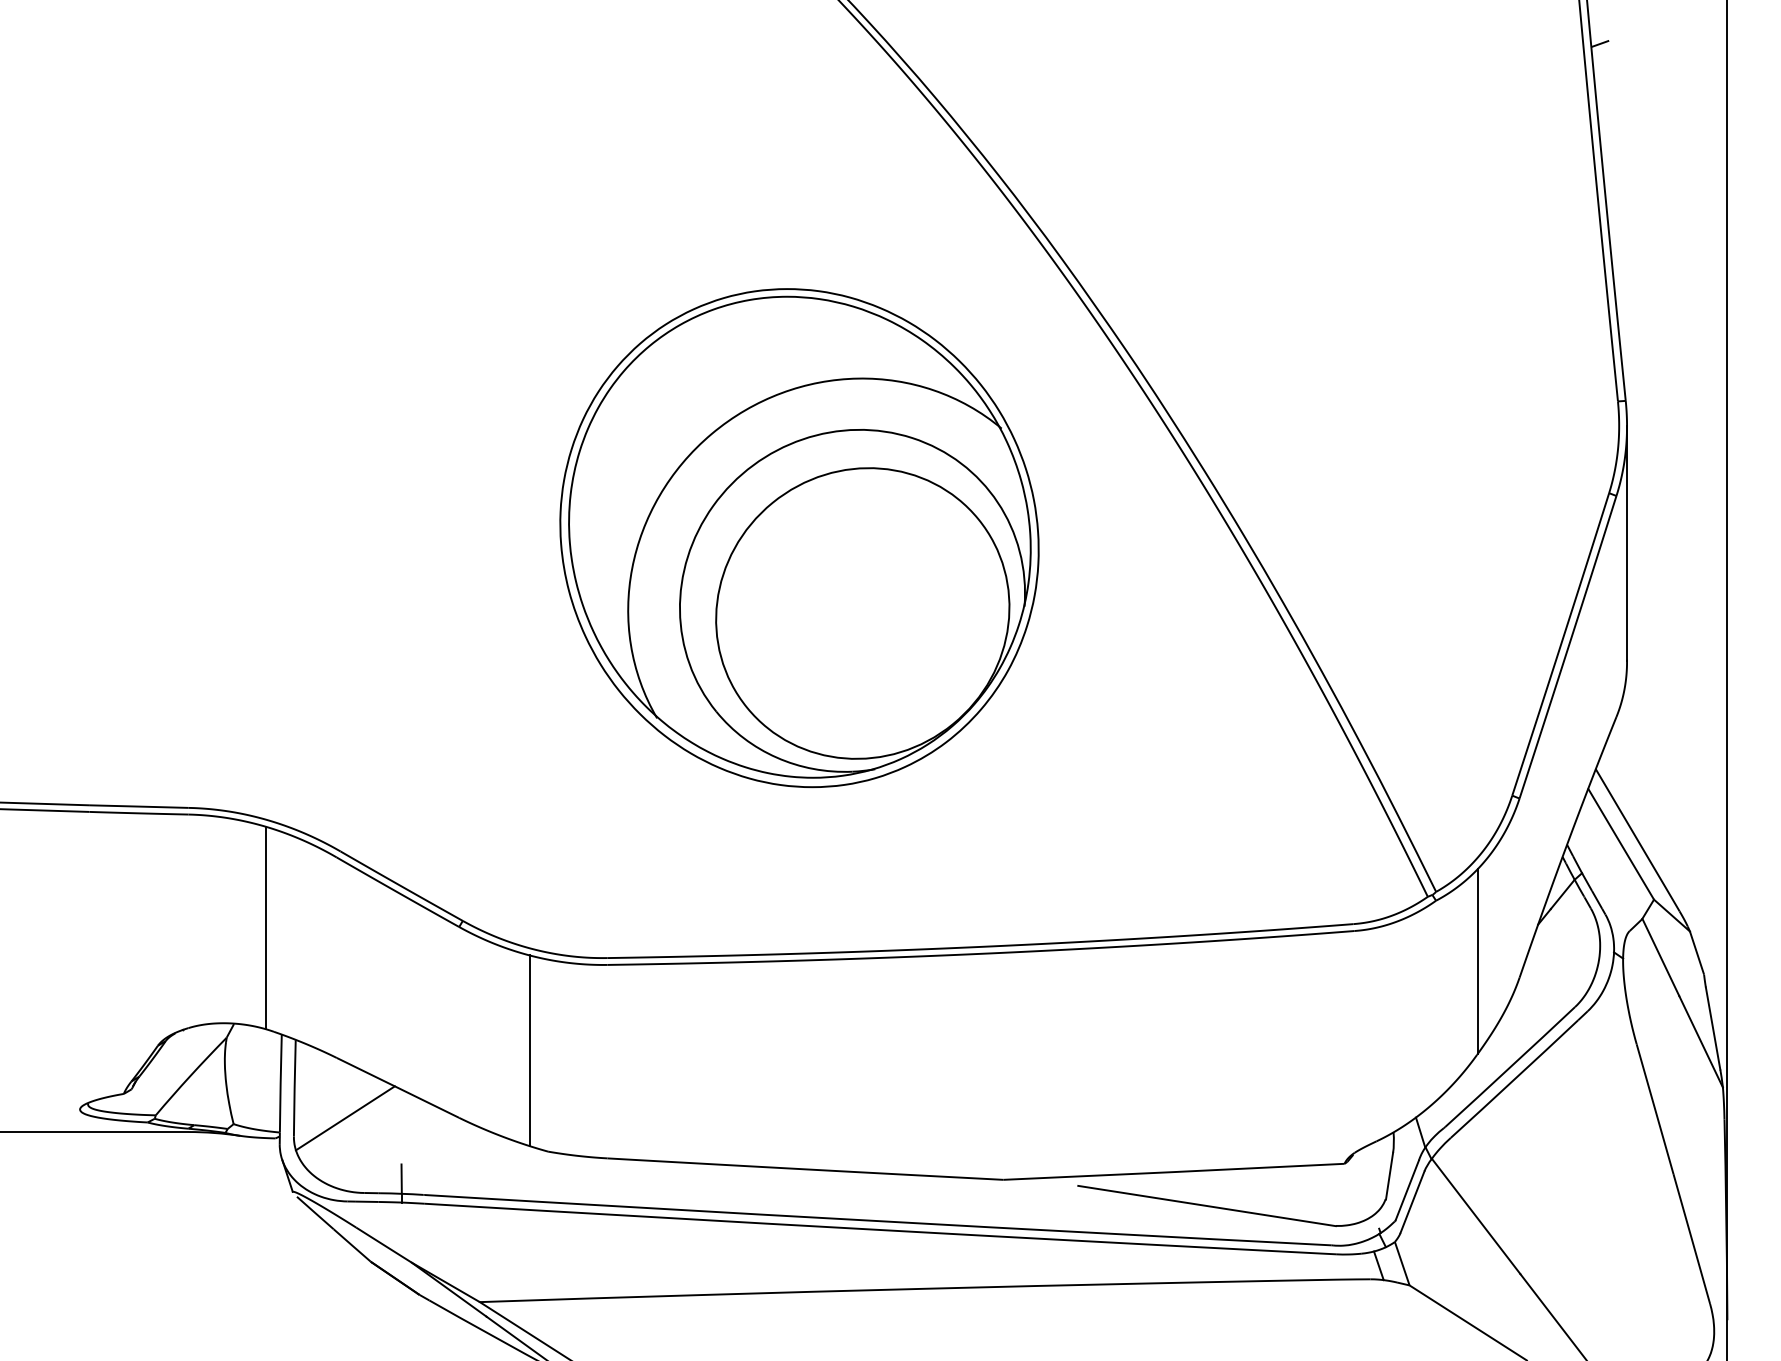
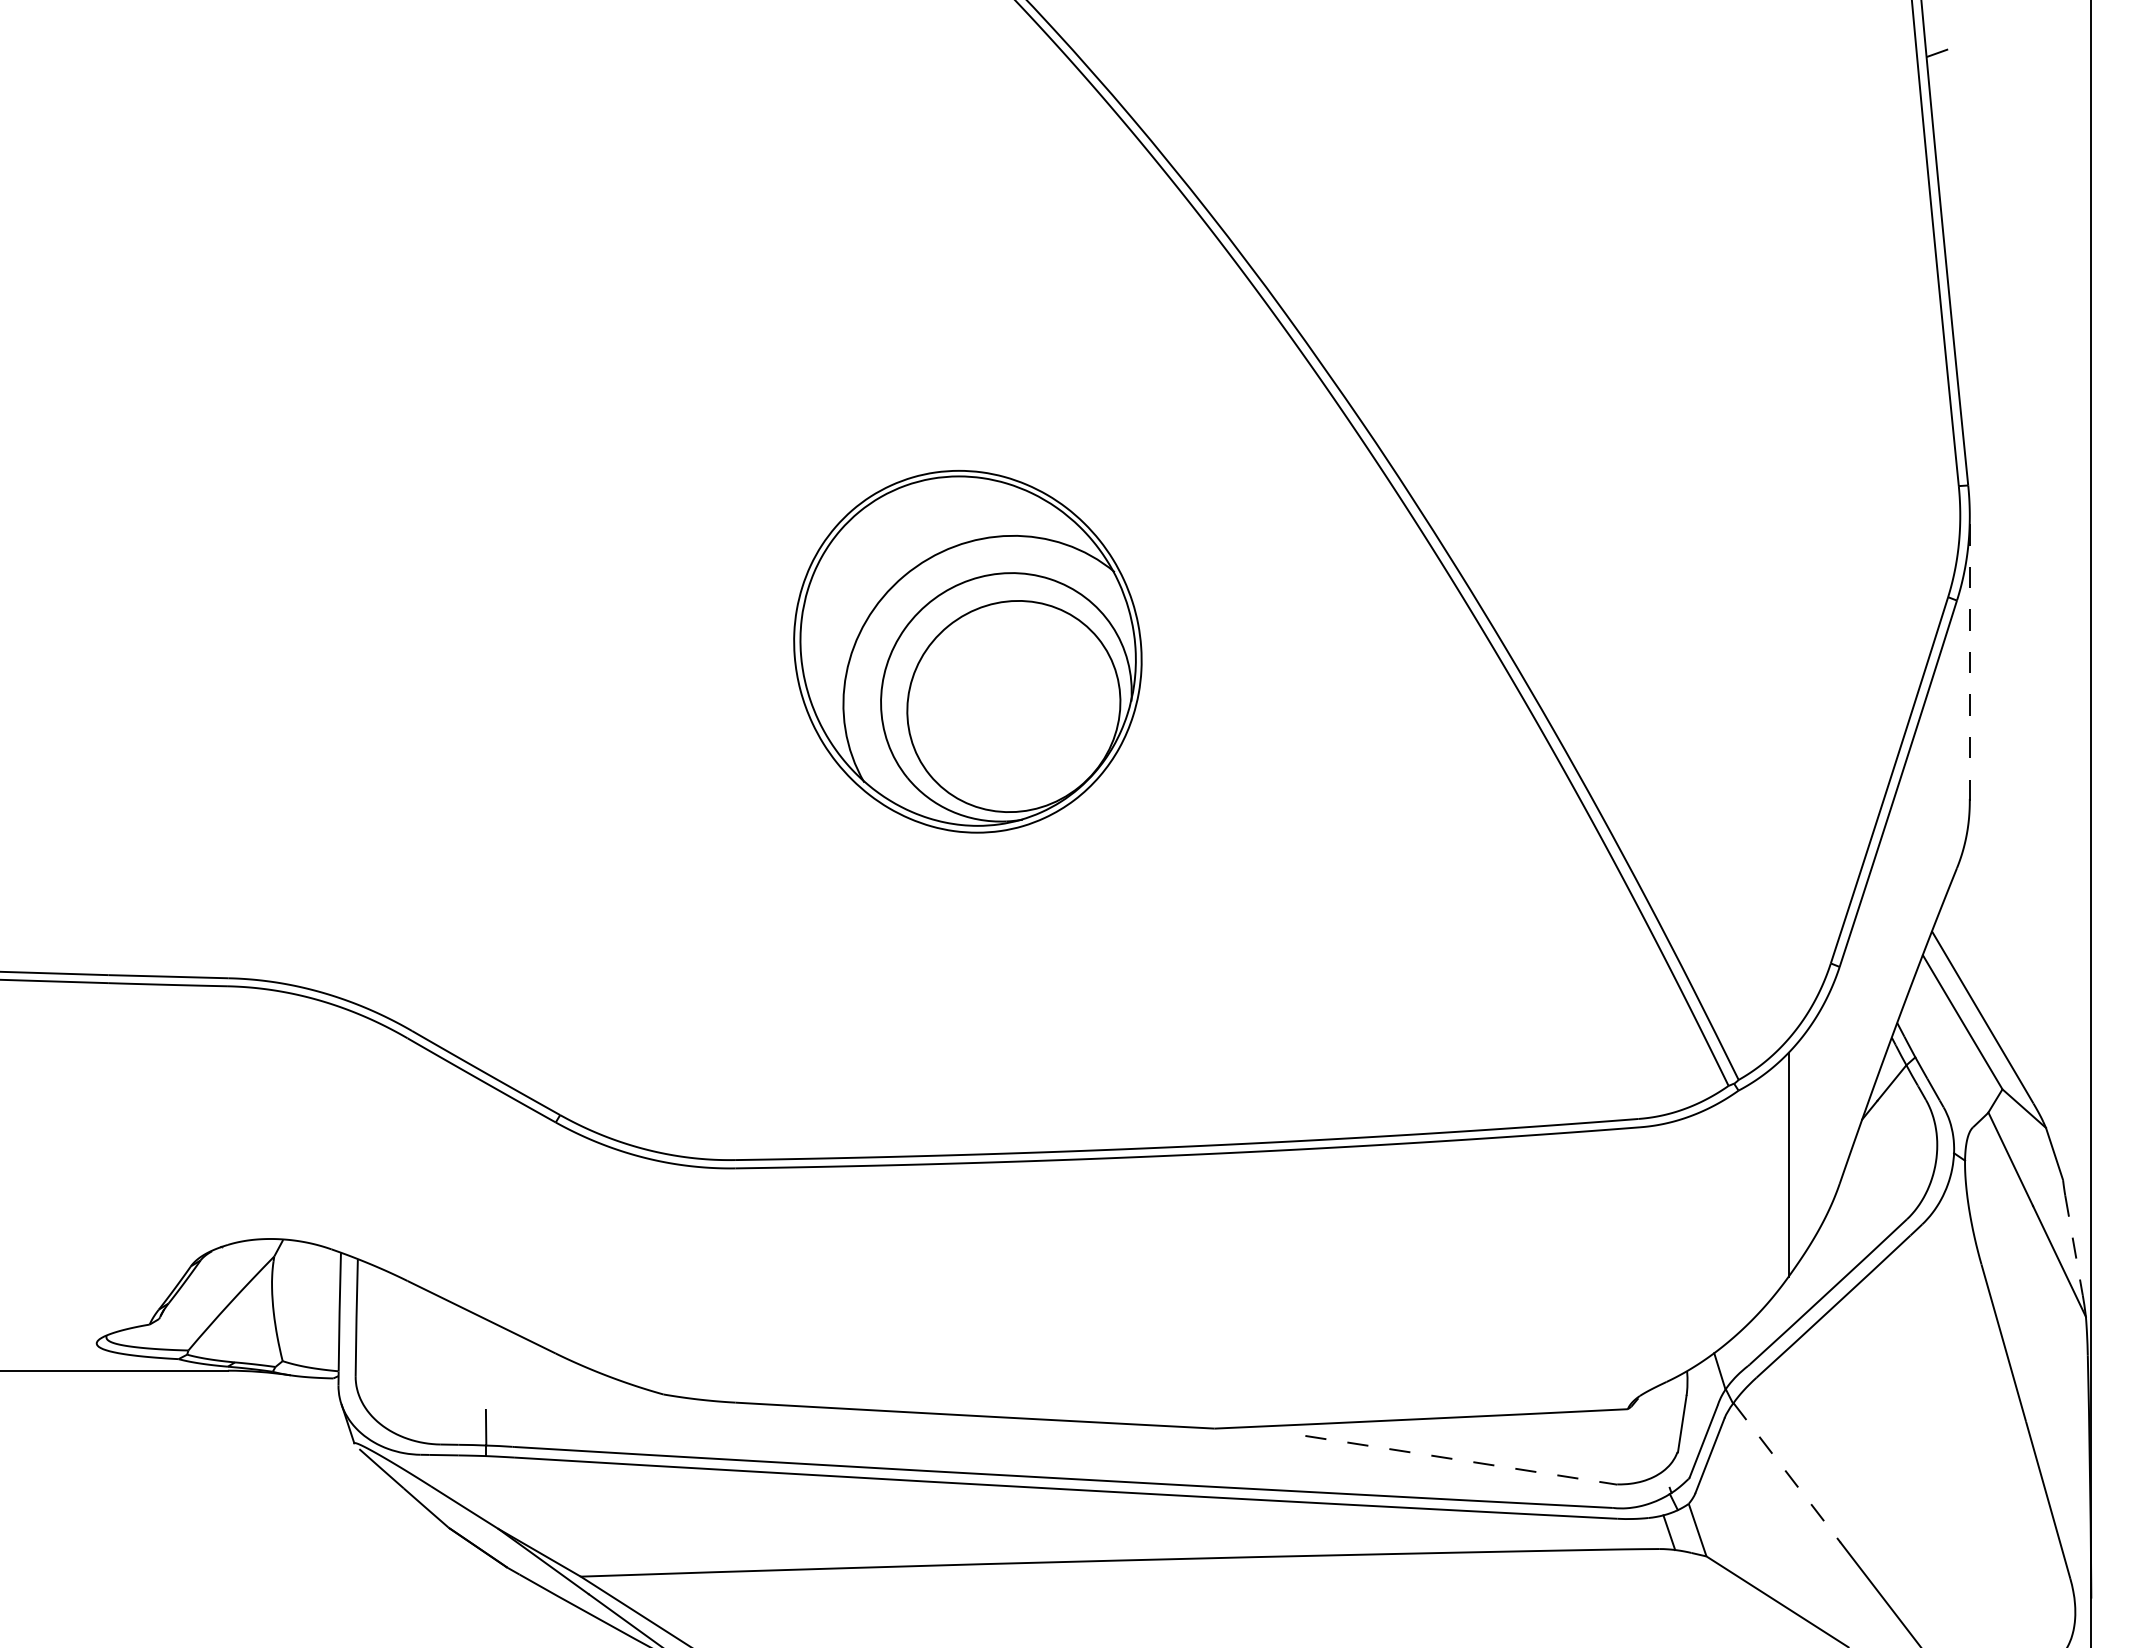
part: (799, 538) -> (967, 651), size x0.6
line: (1626, 543) -> (1969, 658), solid -> dashed
line: (266, 927) -> (322, 1123), removed
line: (1713, 1028) -> (2074, 1245), solid -> dashed
line: (529, 1050) -> (641, 1271), removed
line: (344, 1117) -> (417, 1353), removed
line: (1207, 1206) -> (1461, 1460), solid -> dashed
line: (1476, 1216) -> (1787, 1473), solid -> dashed

